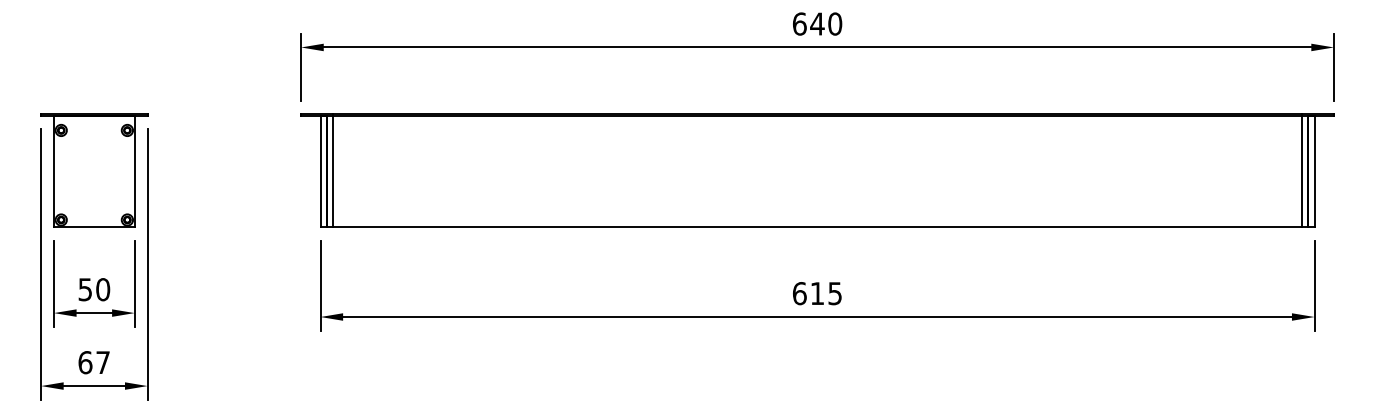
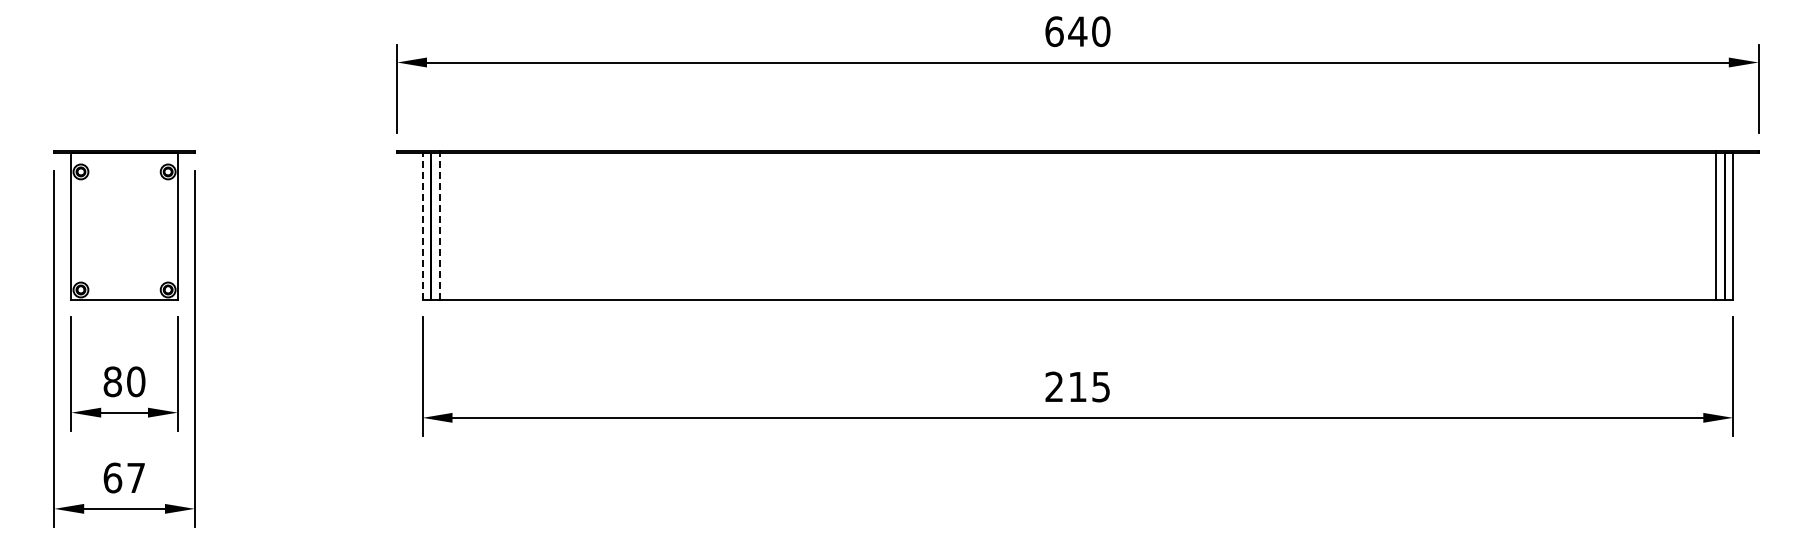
line: (320, 171) -> (422, 225), solid -> dashed
line: (333, 171) -> (439, 225), solid -> dashed
text: (85, 289) -> (112, 381), 50 -> 80
text: (799, 293) -> (1054, 386), 615 -> 215

